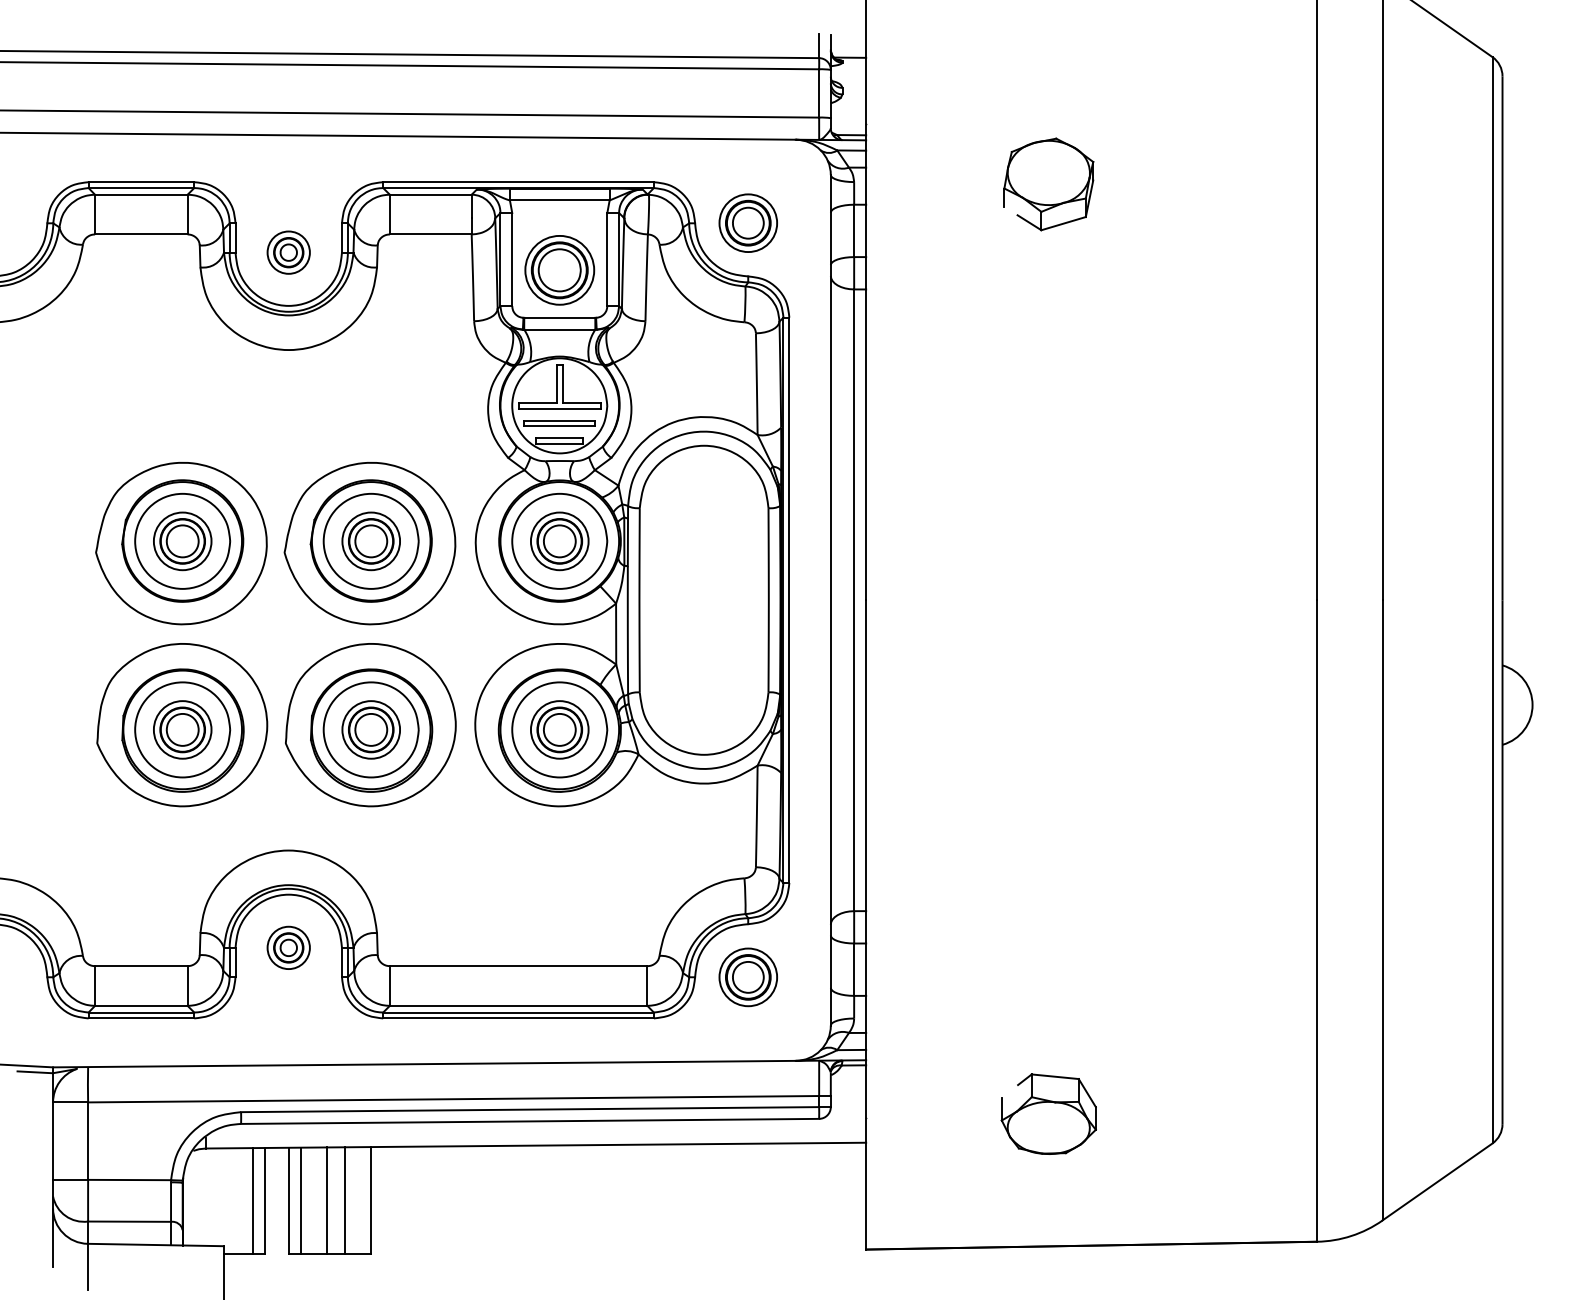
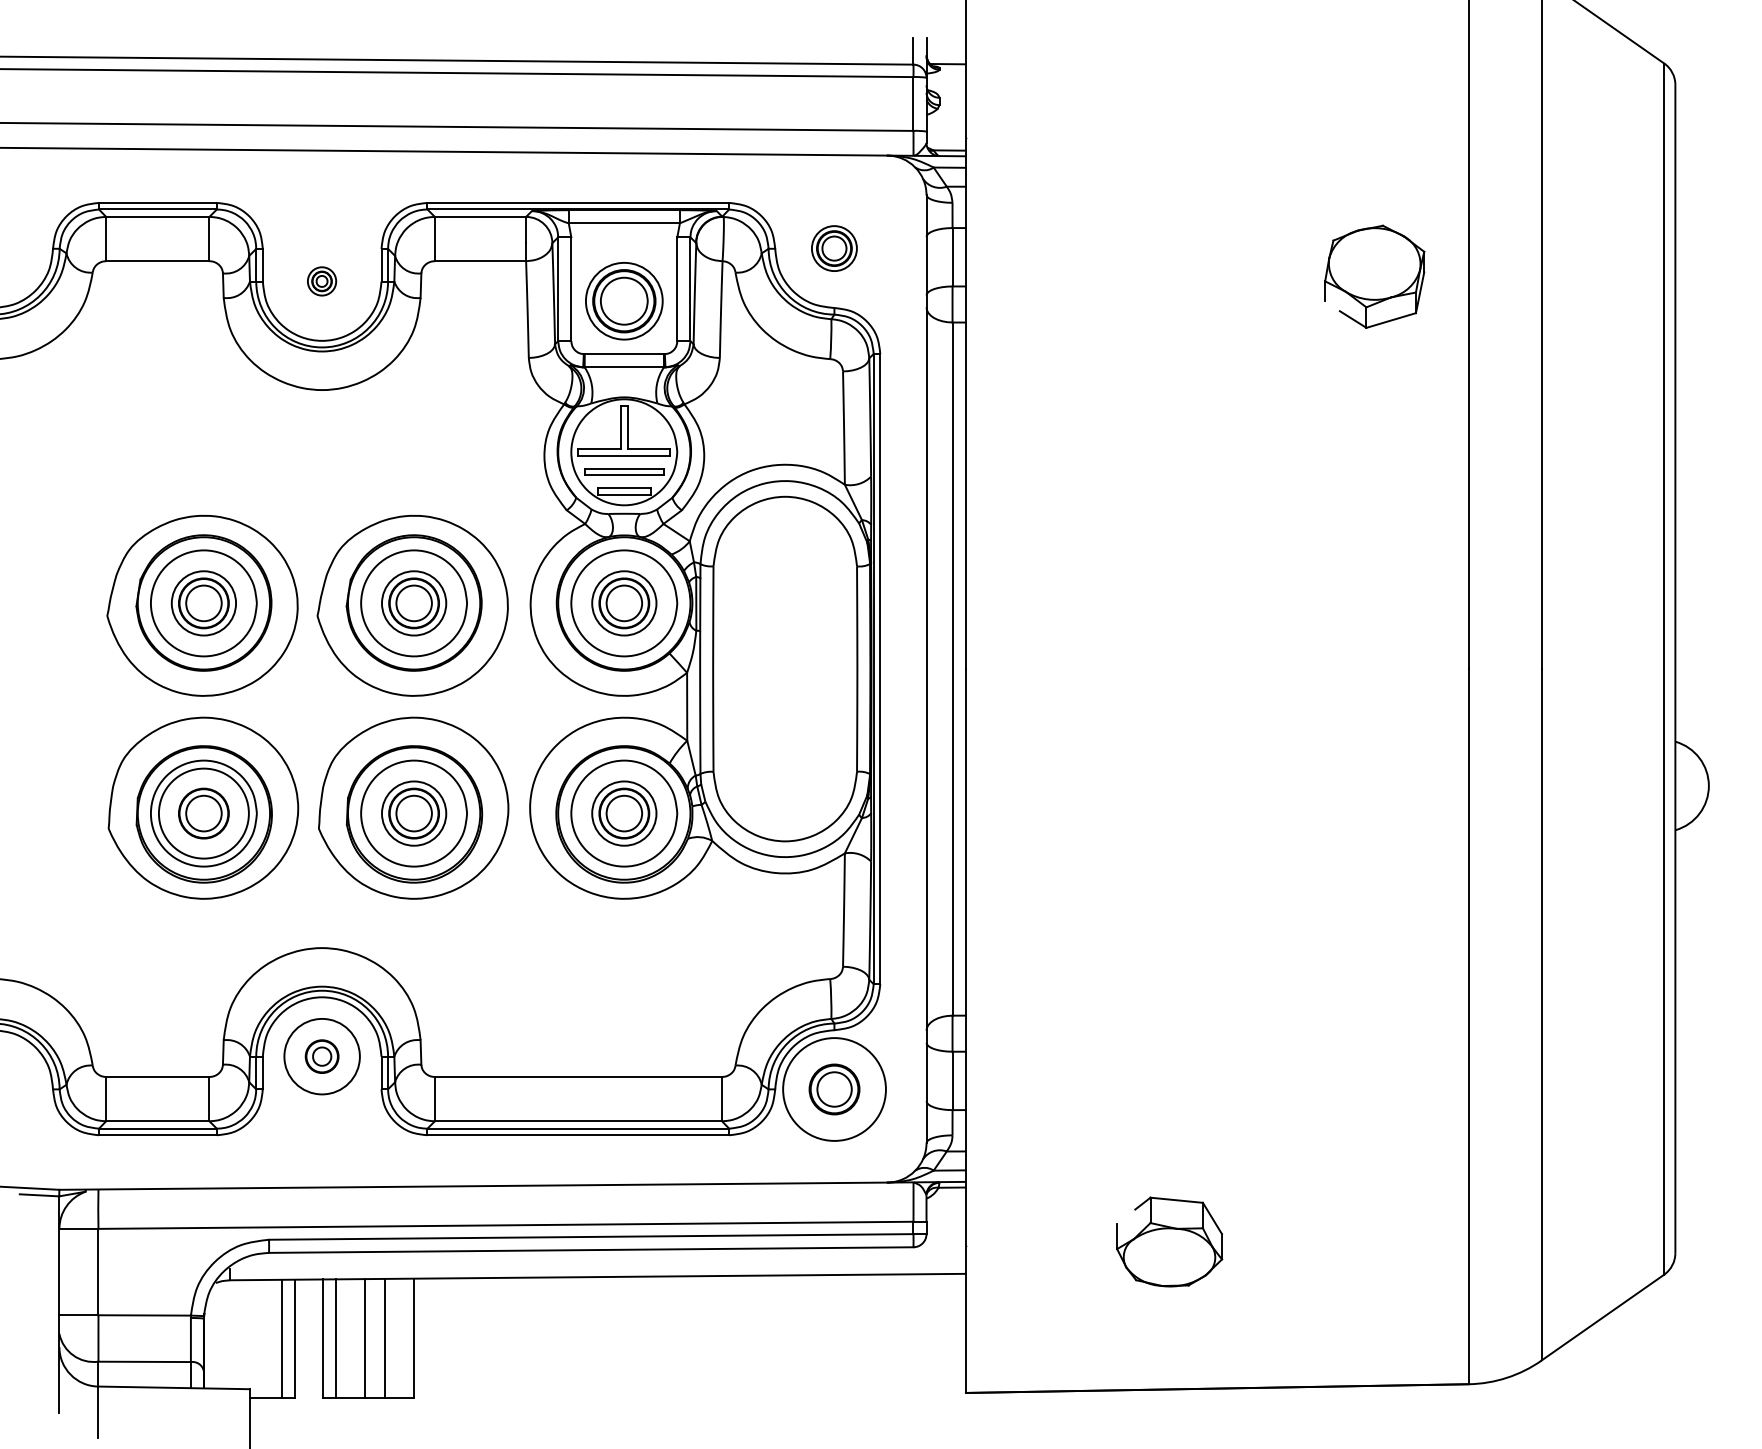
part: (1048, 184) -> (1374, 276), moved
part: (747, 222) -> (833, 247), size x0.7
part: (288, 252) -> (321, 281), size x0.6
circle: (182, 729) -> (203, 813), size x1.4
circle: (288, 947) -> (321, 1056), size x1.6
circle: (748, 977) -> (834, 1089), size x1.6

